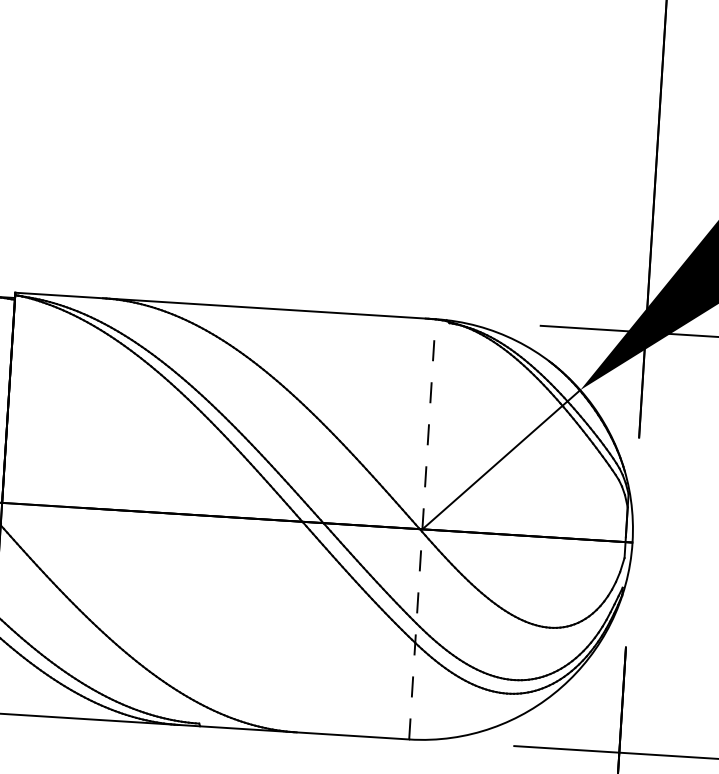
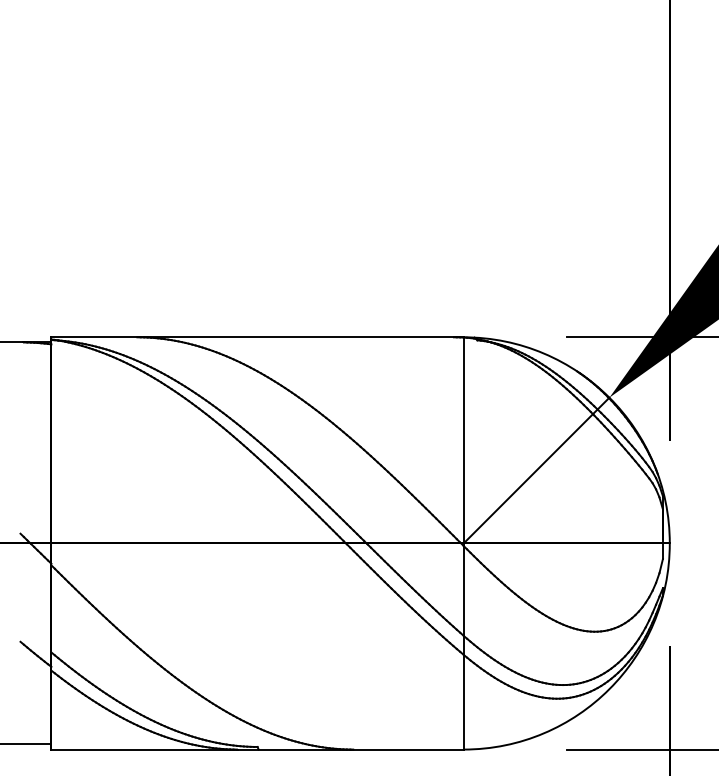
line: (422, 528) -> (463, 542), dashed -> solid

